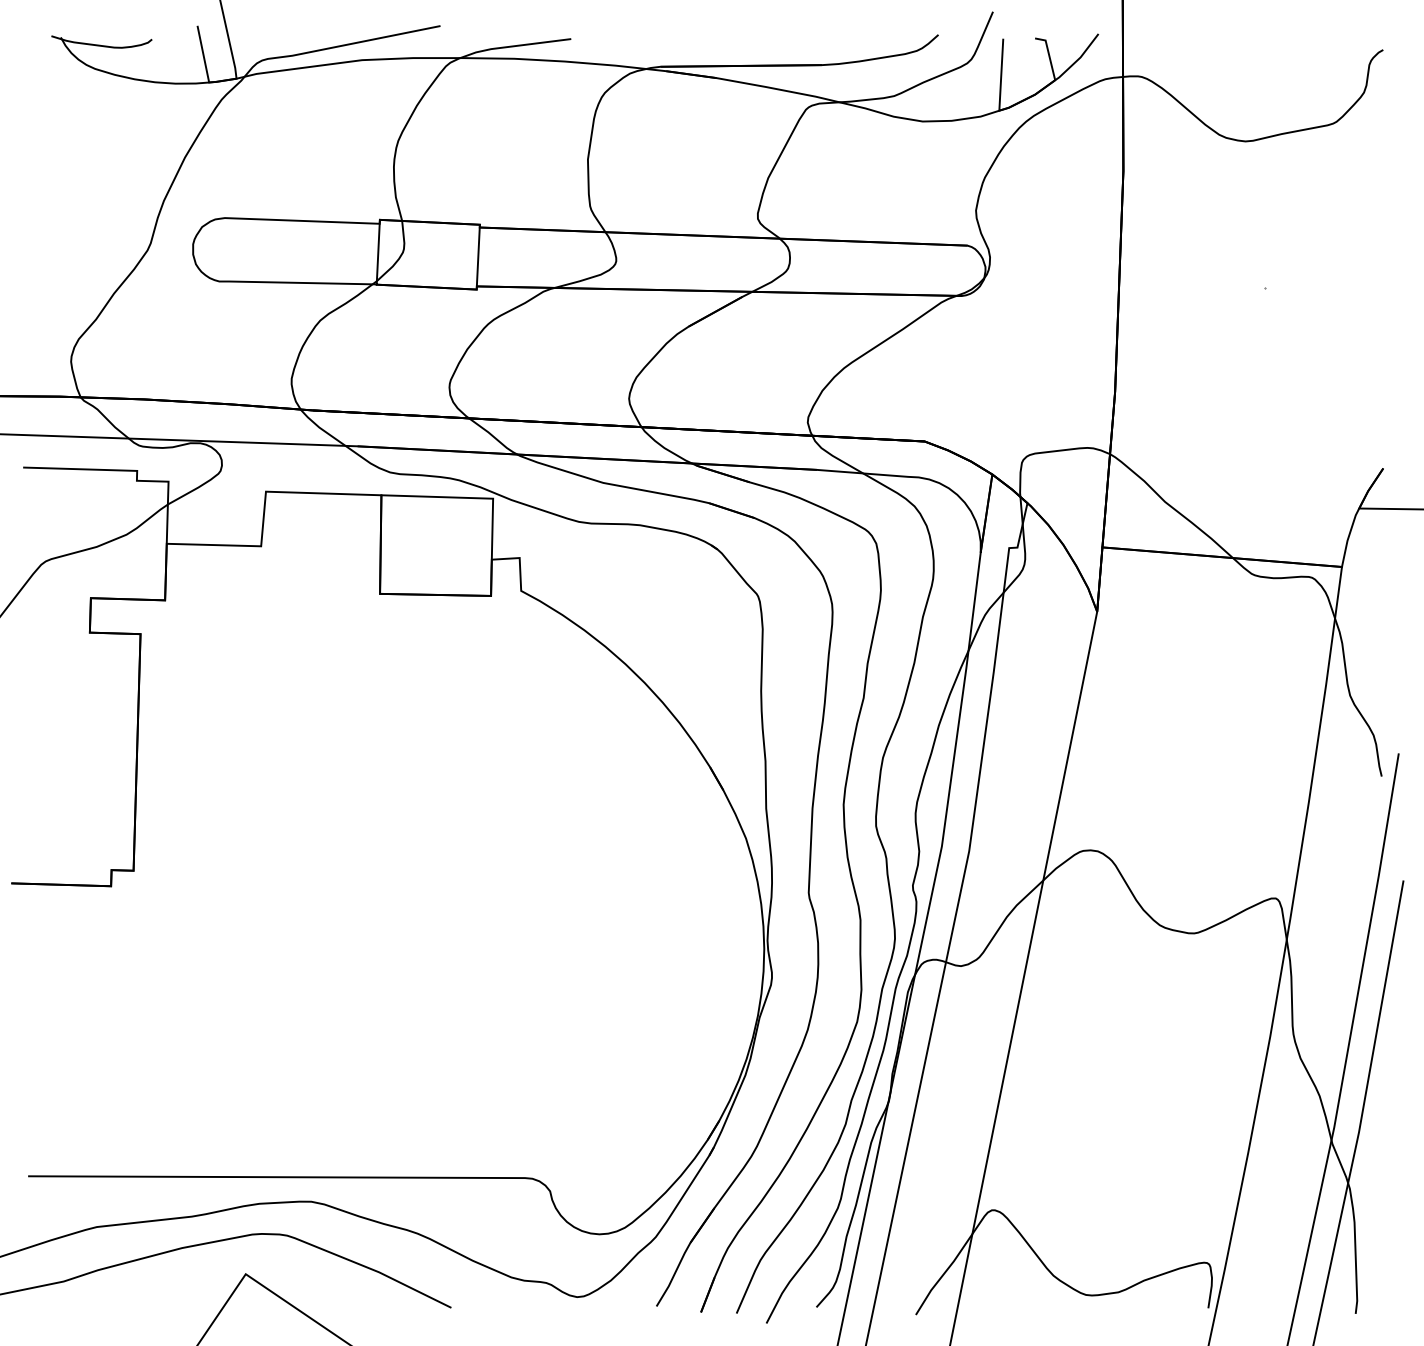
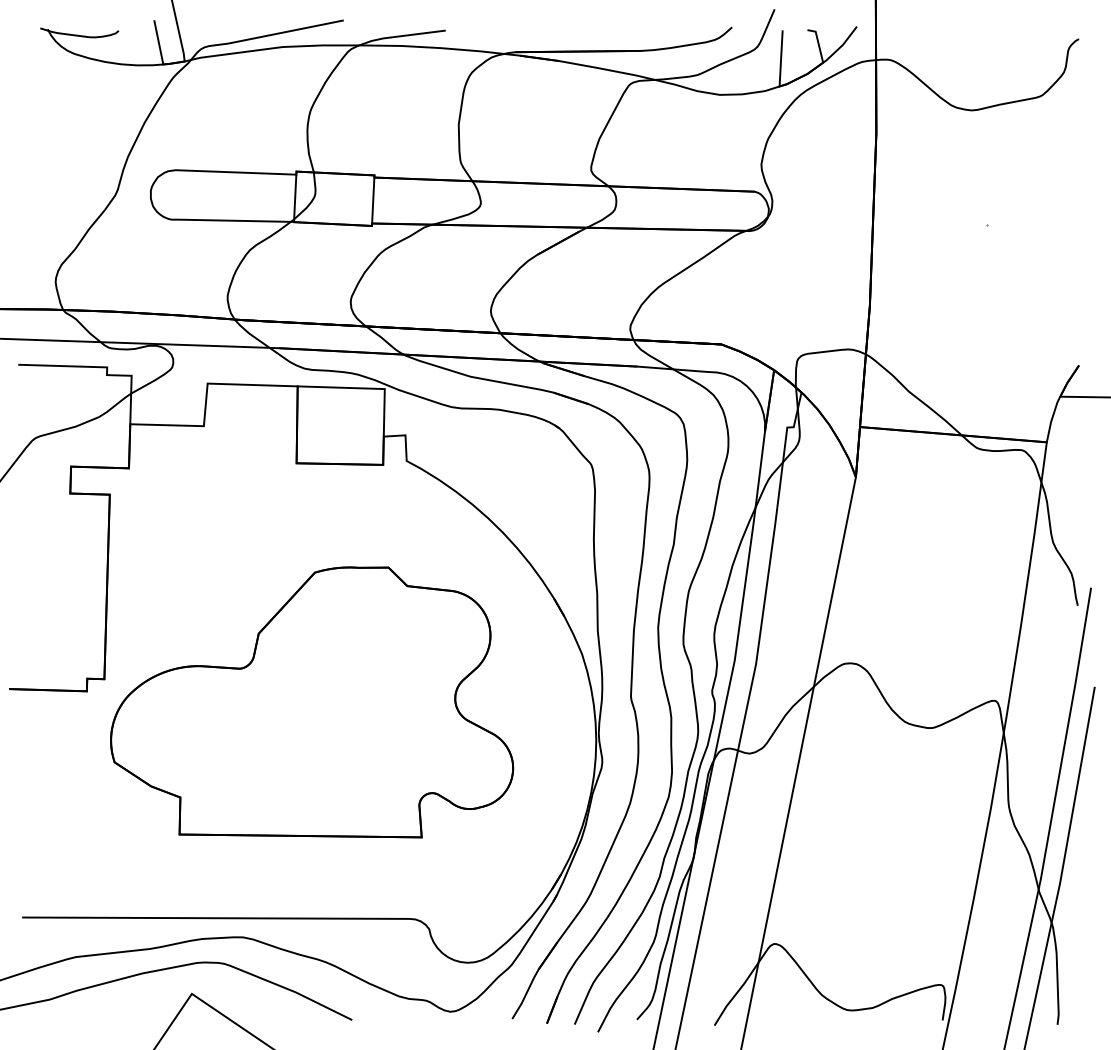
part: (399, 900) -> (311, 702), added

